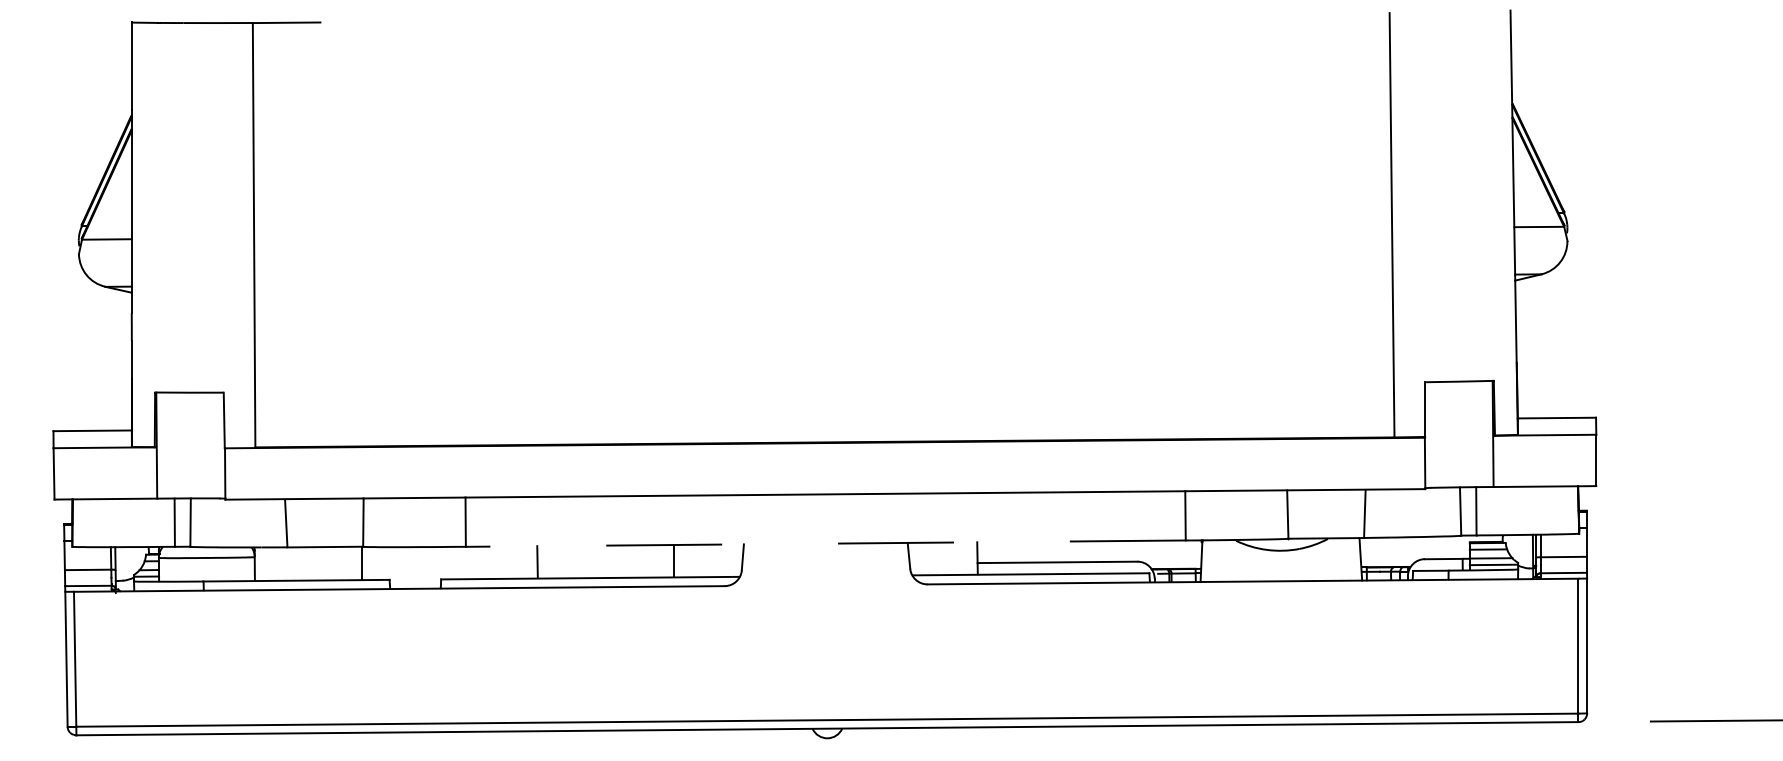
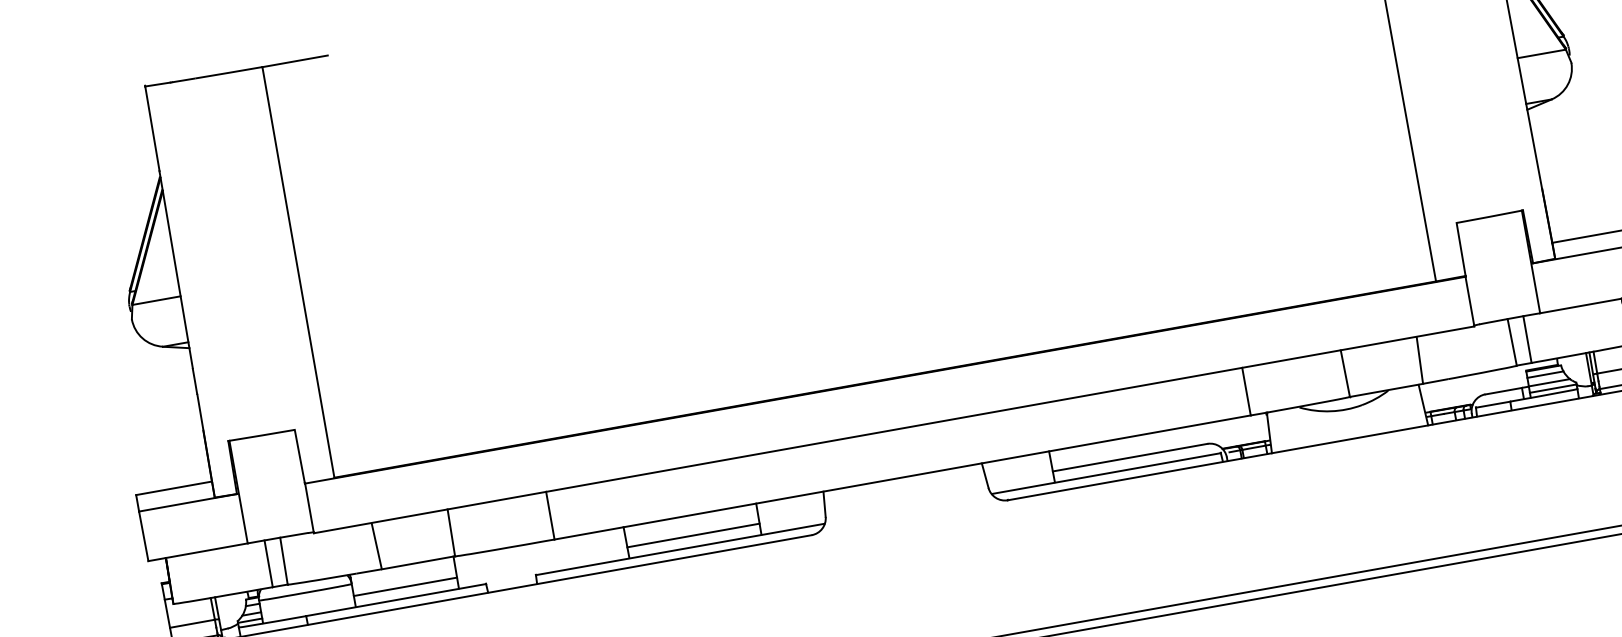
line: (825, 543) -> (902, 477), dashed -> solid
line: (605, 566) -> (693, 535), added
line: (307, 568) -> (404, 586), added

